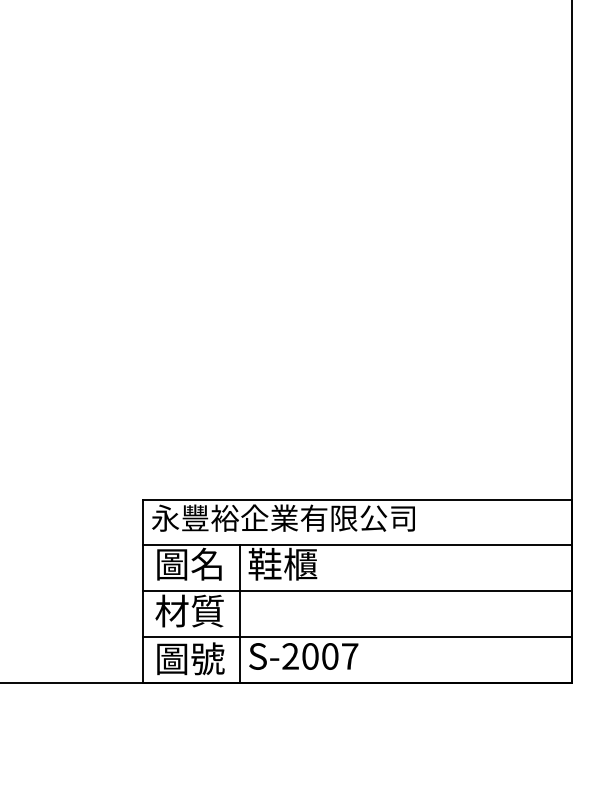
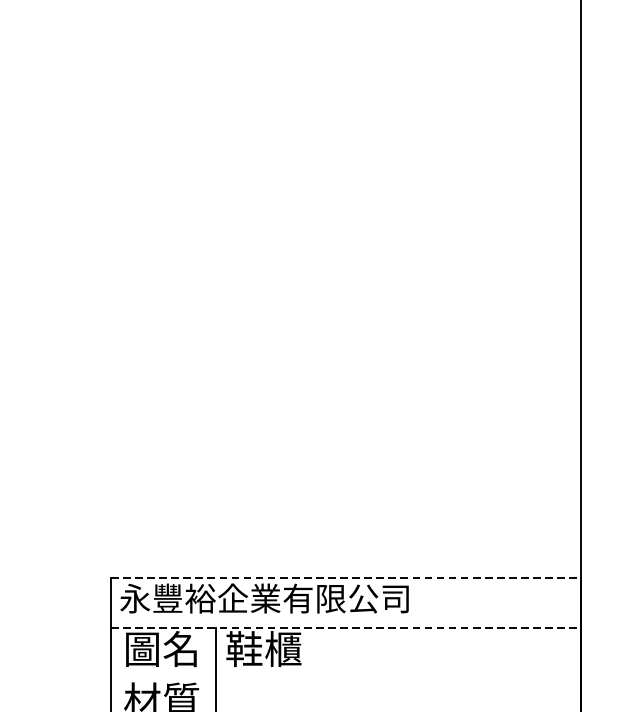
line: (358, 499) -> (346, 578), solid -> dashed
line: (358, 545) -> (346, 628), solid -> dashed
line: (357, 591) -> (345, 678), removed

